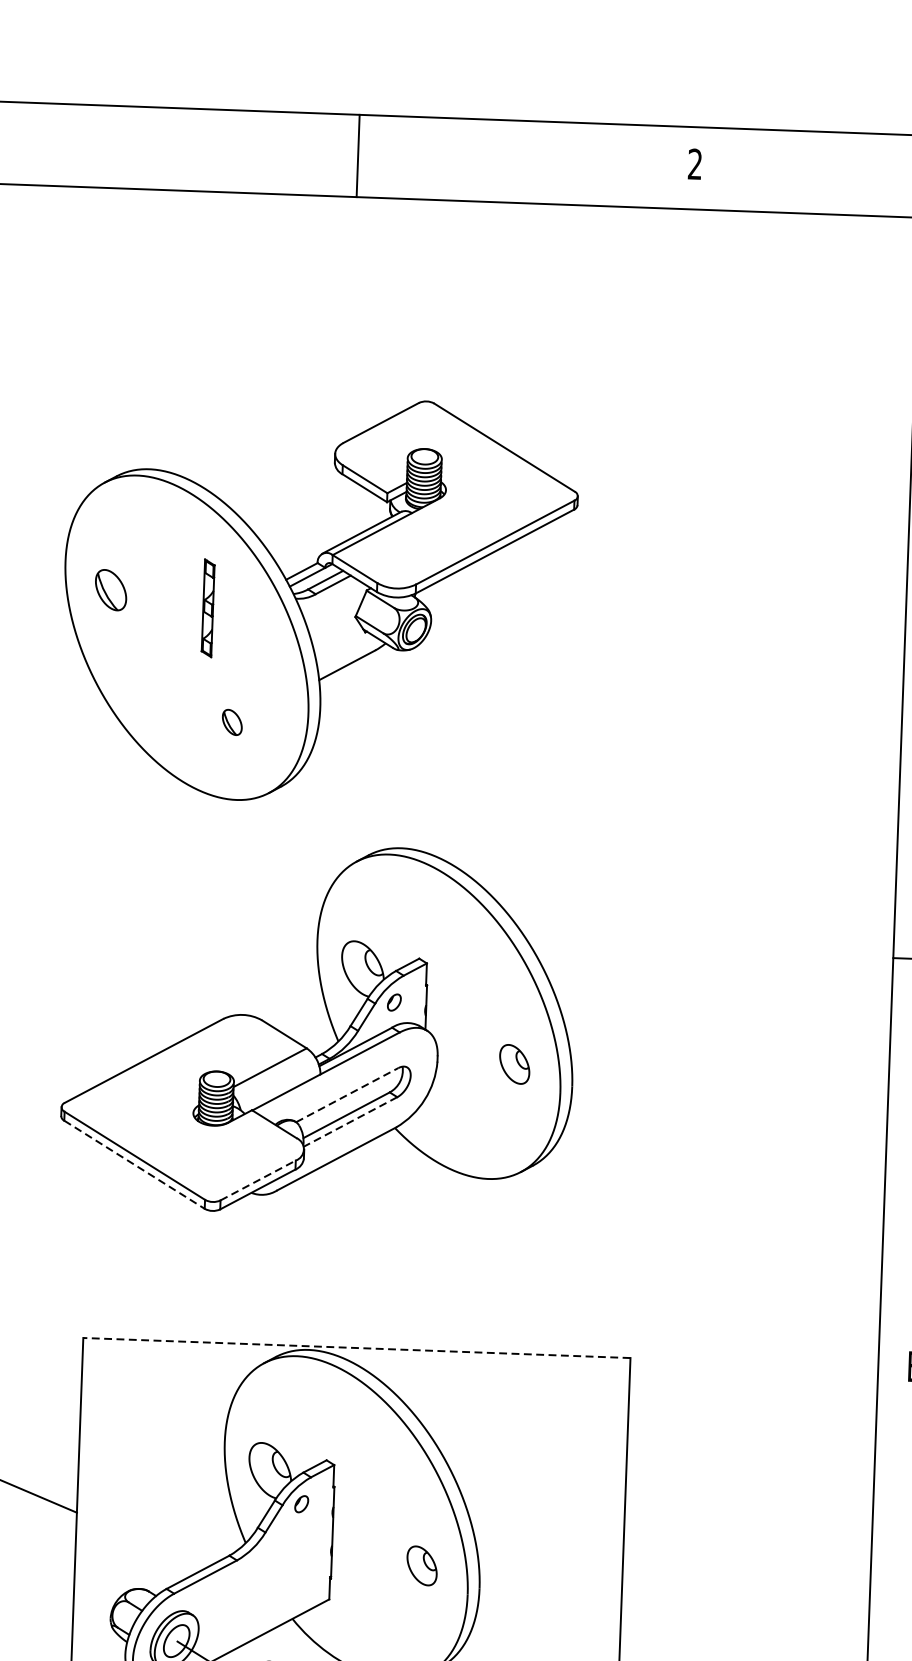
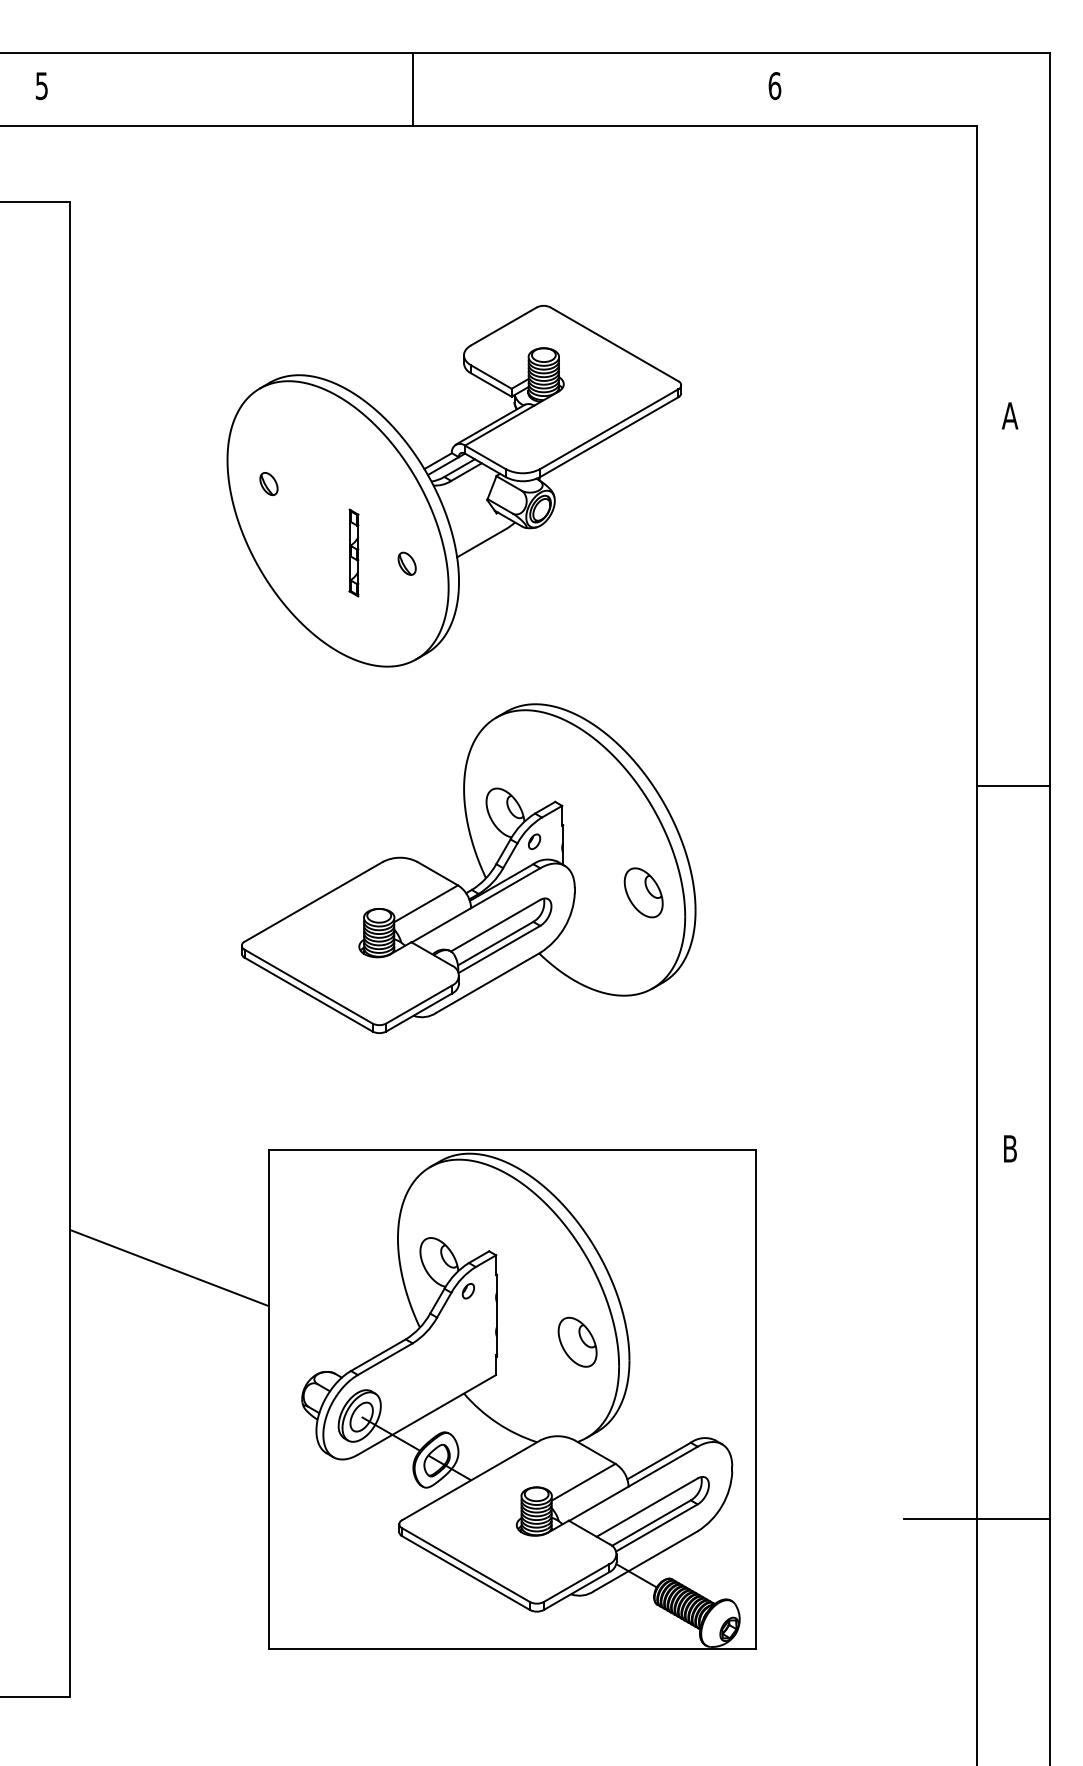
line: (357, 155) -> (412, 89), moved
text: (694, 164) -> (774, 86), 2 -> 6
part: (110, 589) -> (268, 483), size x0.62
part: (207, 607) -> (353, 552), moved
part: (231, 722) -> (406, 563), moved
part: (514, 1063) -> (643, 892), size x1.43
line: (347, 1094) -> (495, 925), dashed -> solid
line: (350, 1122) -> (499, 949), dashed -> solid
line: (134, 1164) -> (308, 994), dashed -> solid
line: (258, 1180) -> (419, 1004), dashed -> solid
line: (356, 1348) -> (512, 1150), dashed -> solid
part: (422, 1565) -> (577, 1341), size x1.43

